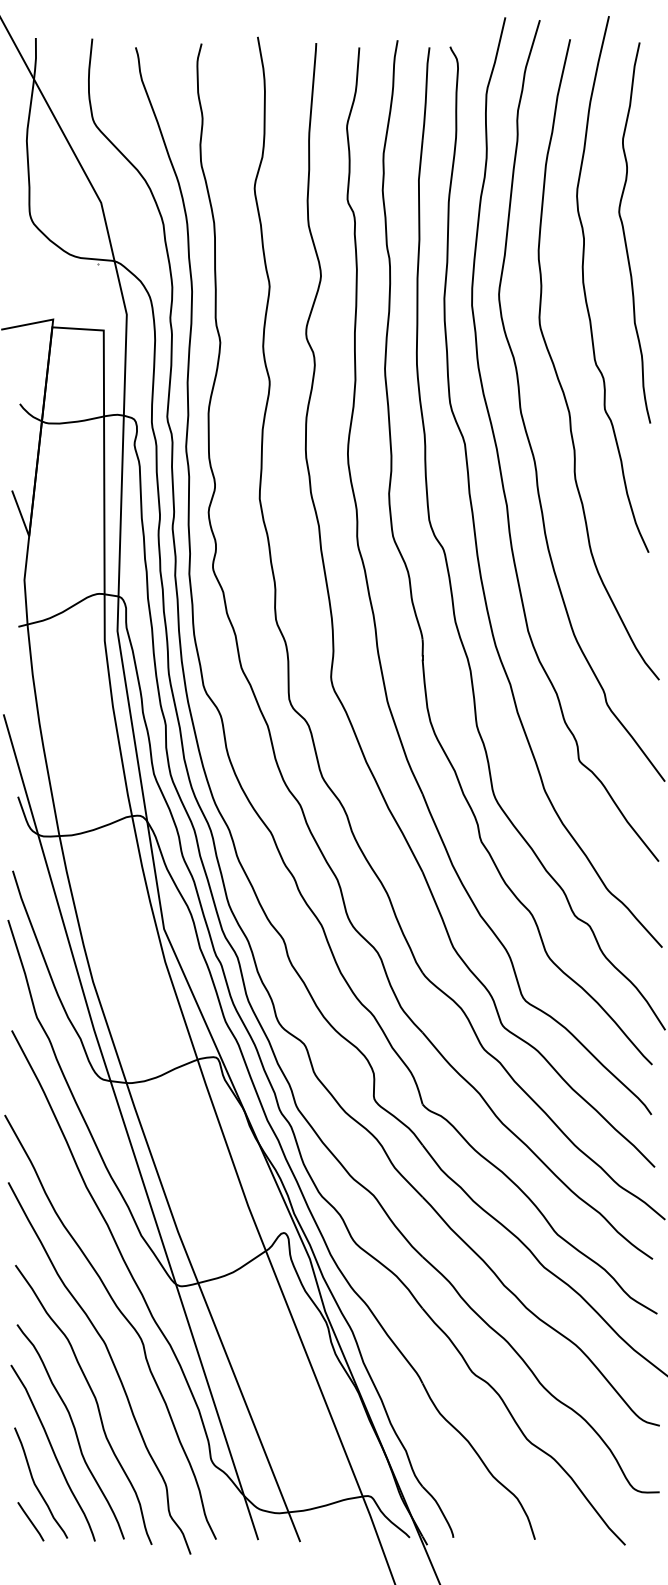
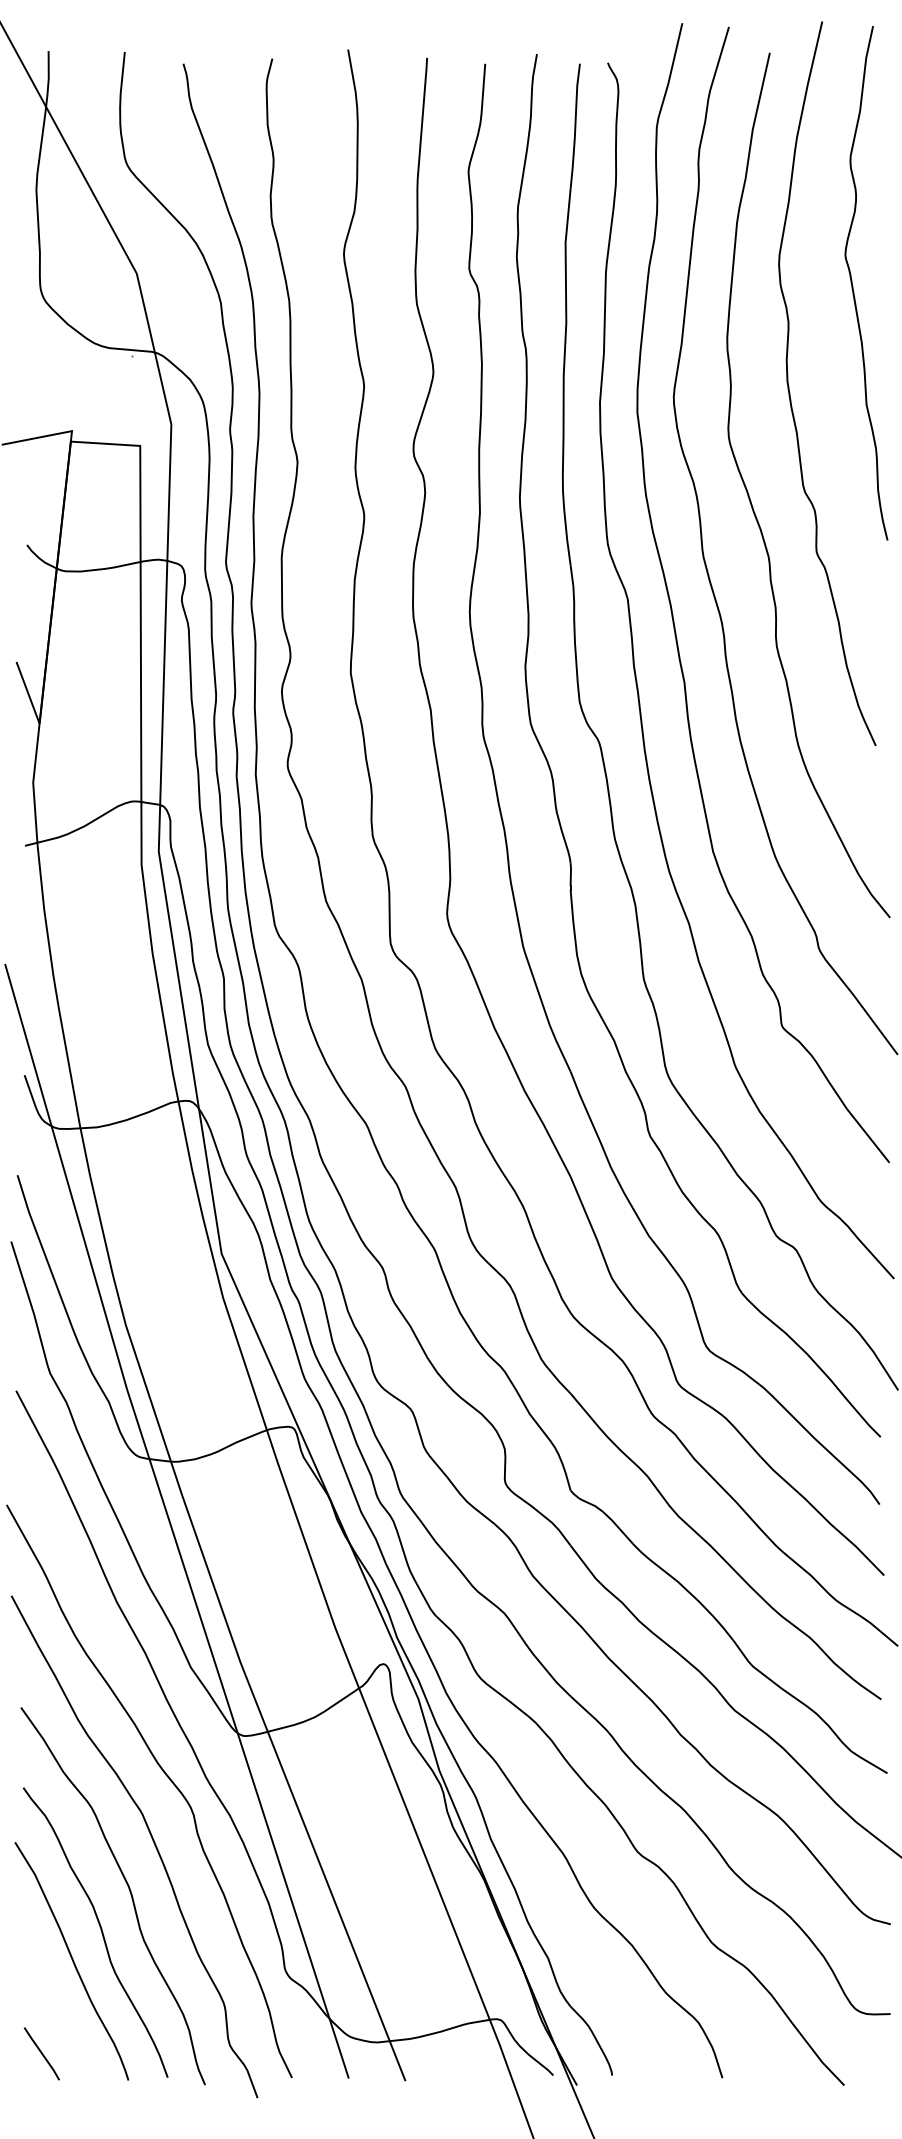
curve: (625, 234) -> (853, 285), moved
curve: (37, 1486) -> (50, 2006), removed

